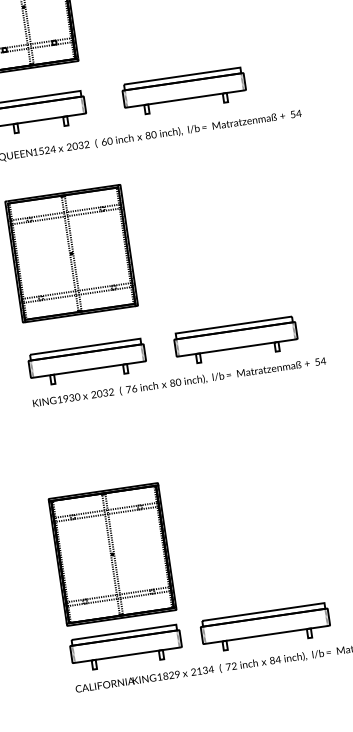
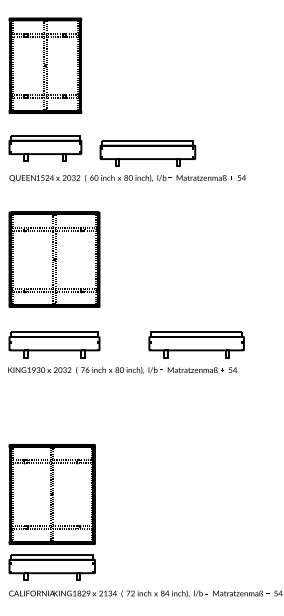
part: (183, 91) -> (147, 153), moved
part: (235, 340) -> (196, 344), moved
part: (264, 627) -> (160, 567), removed

